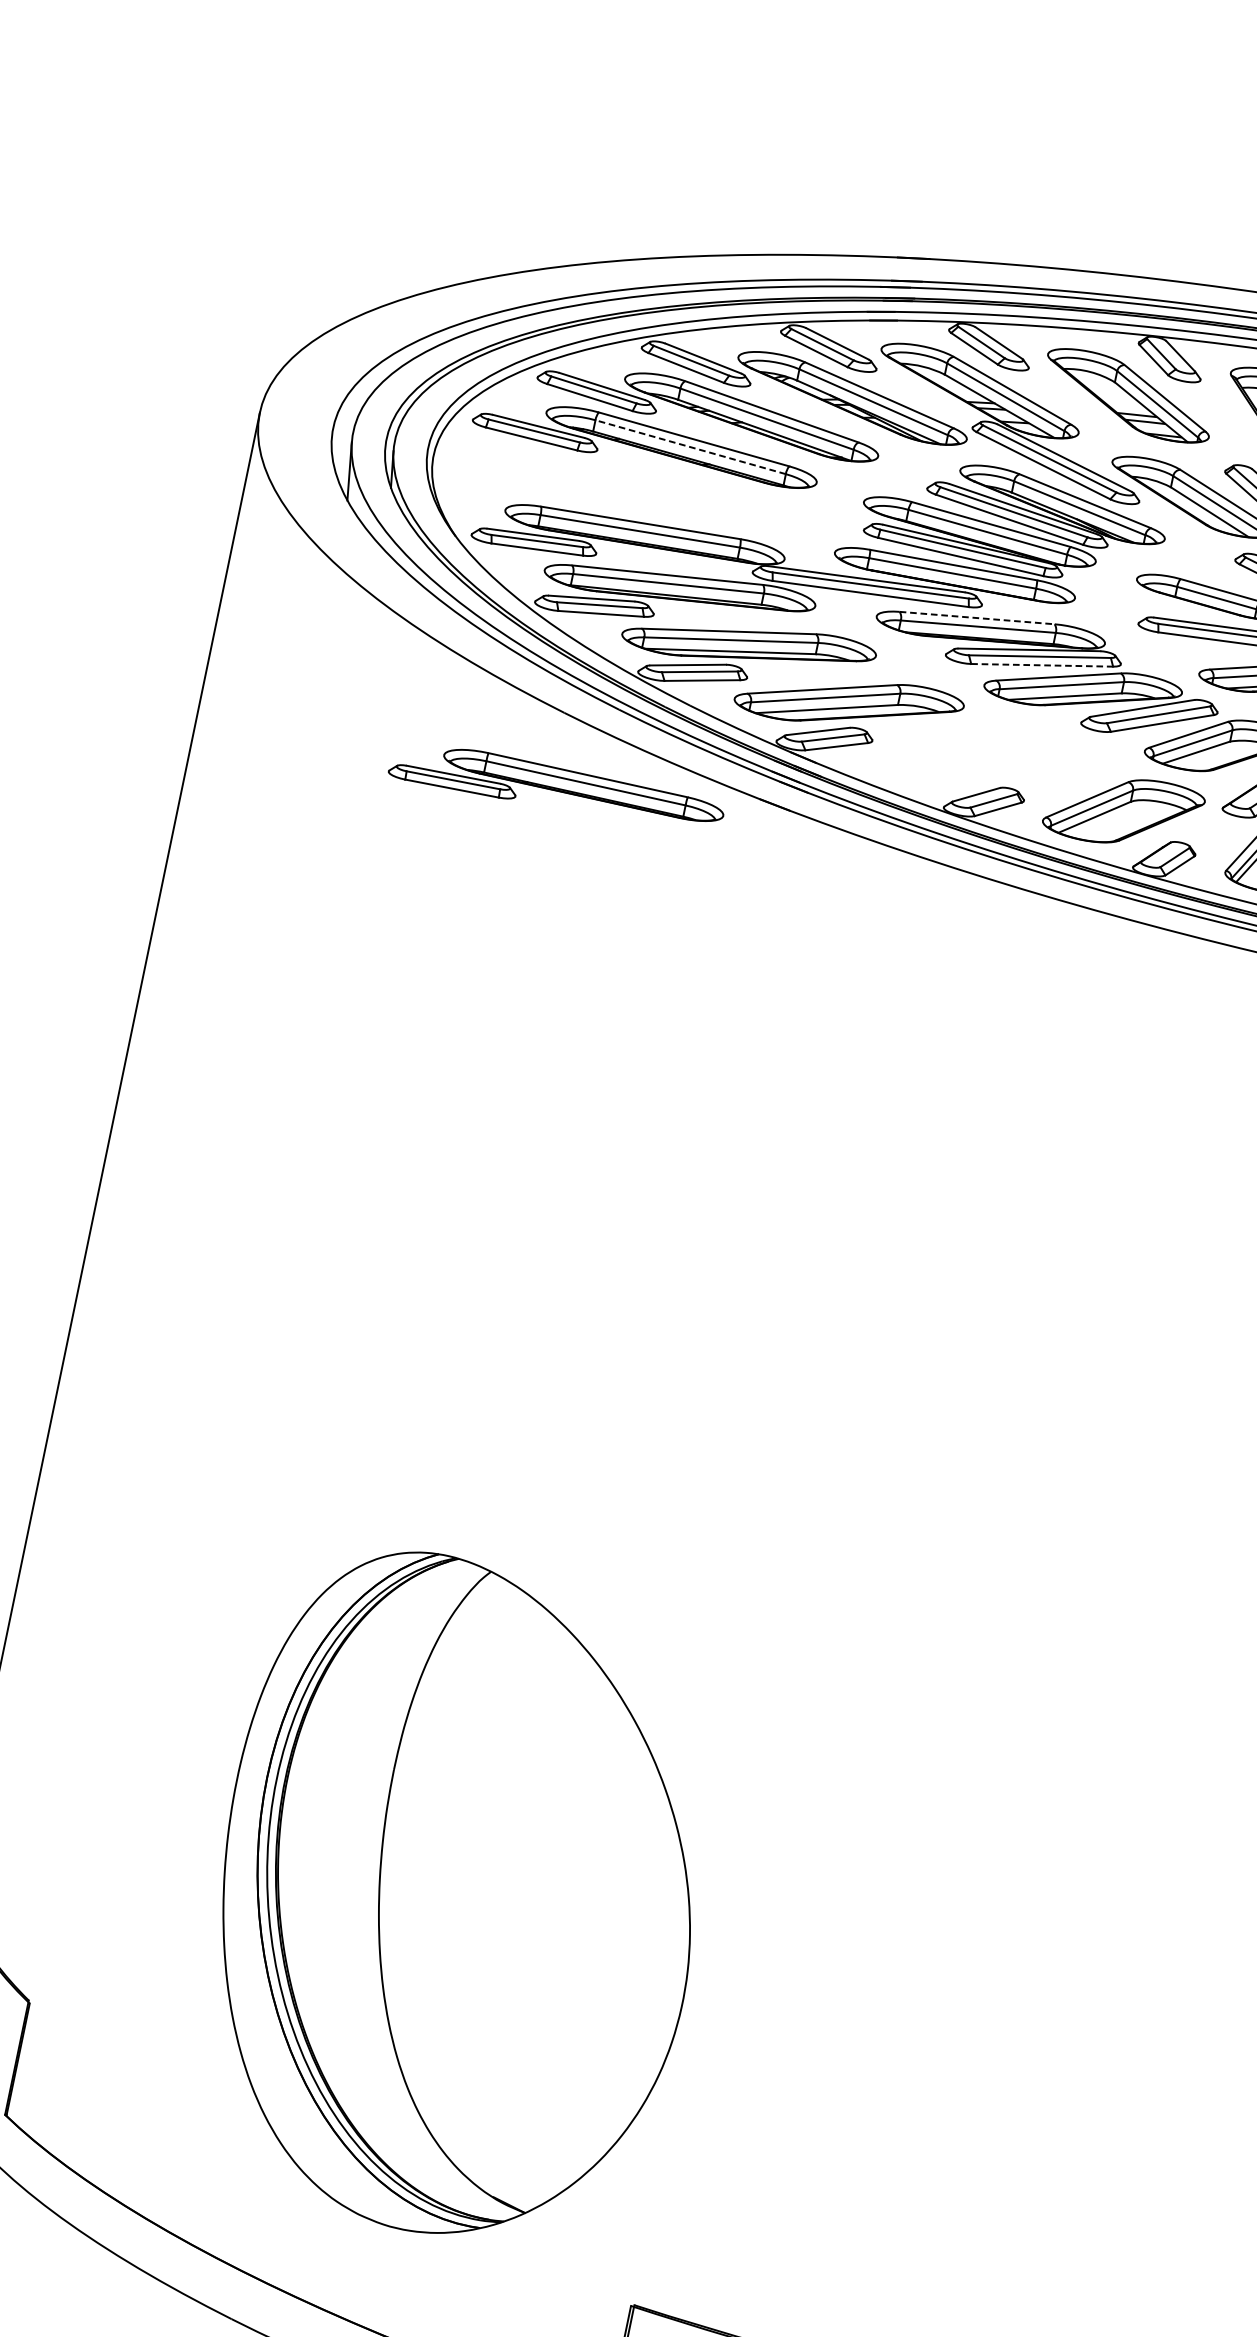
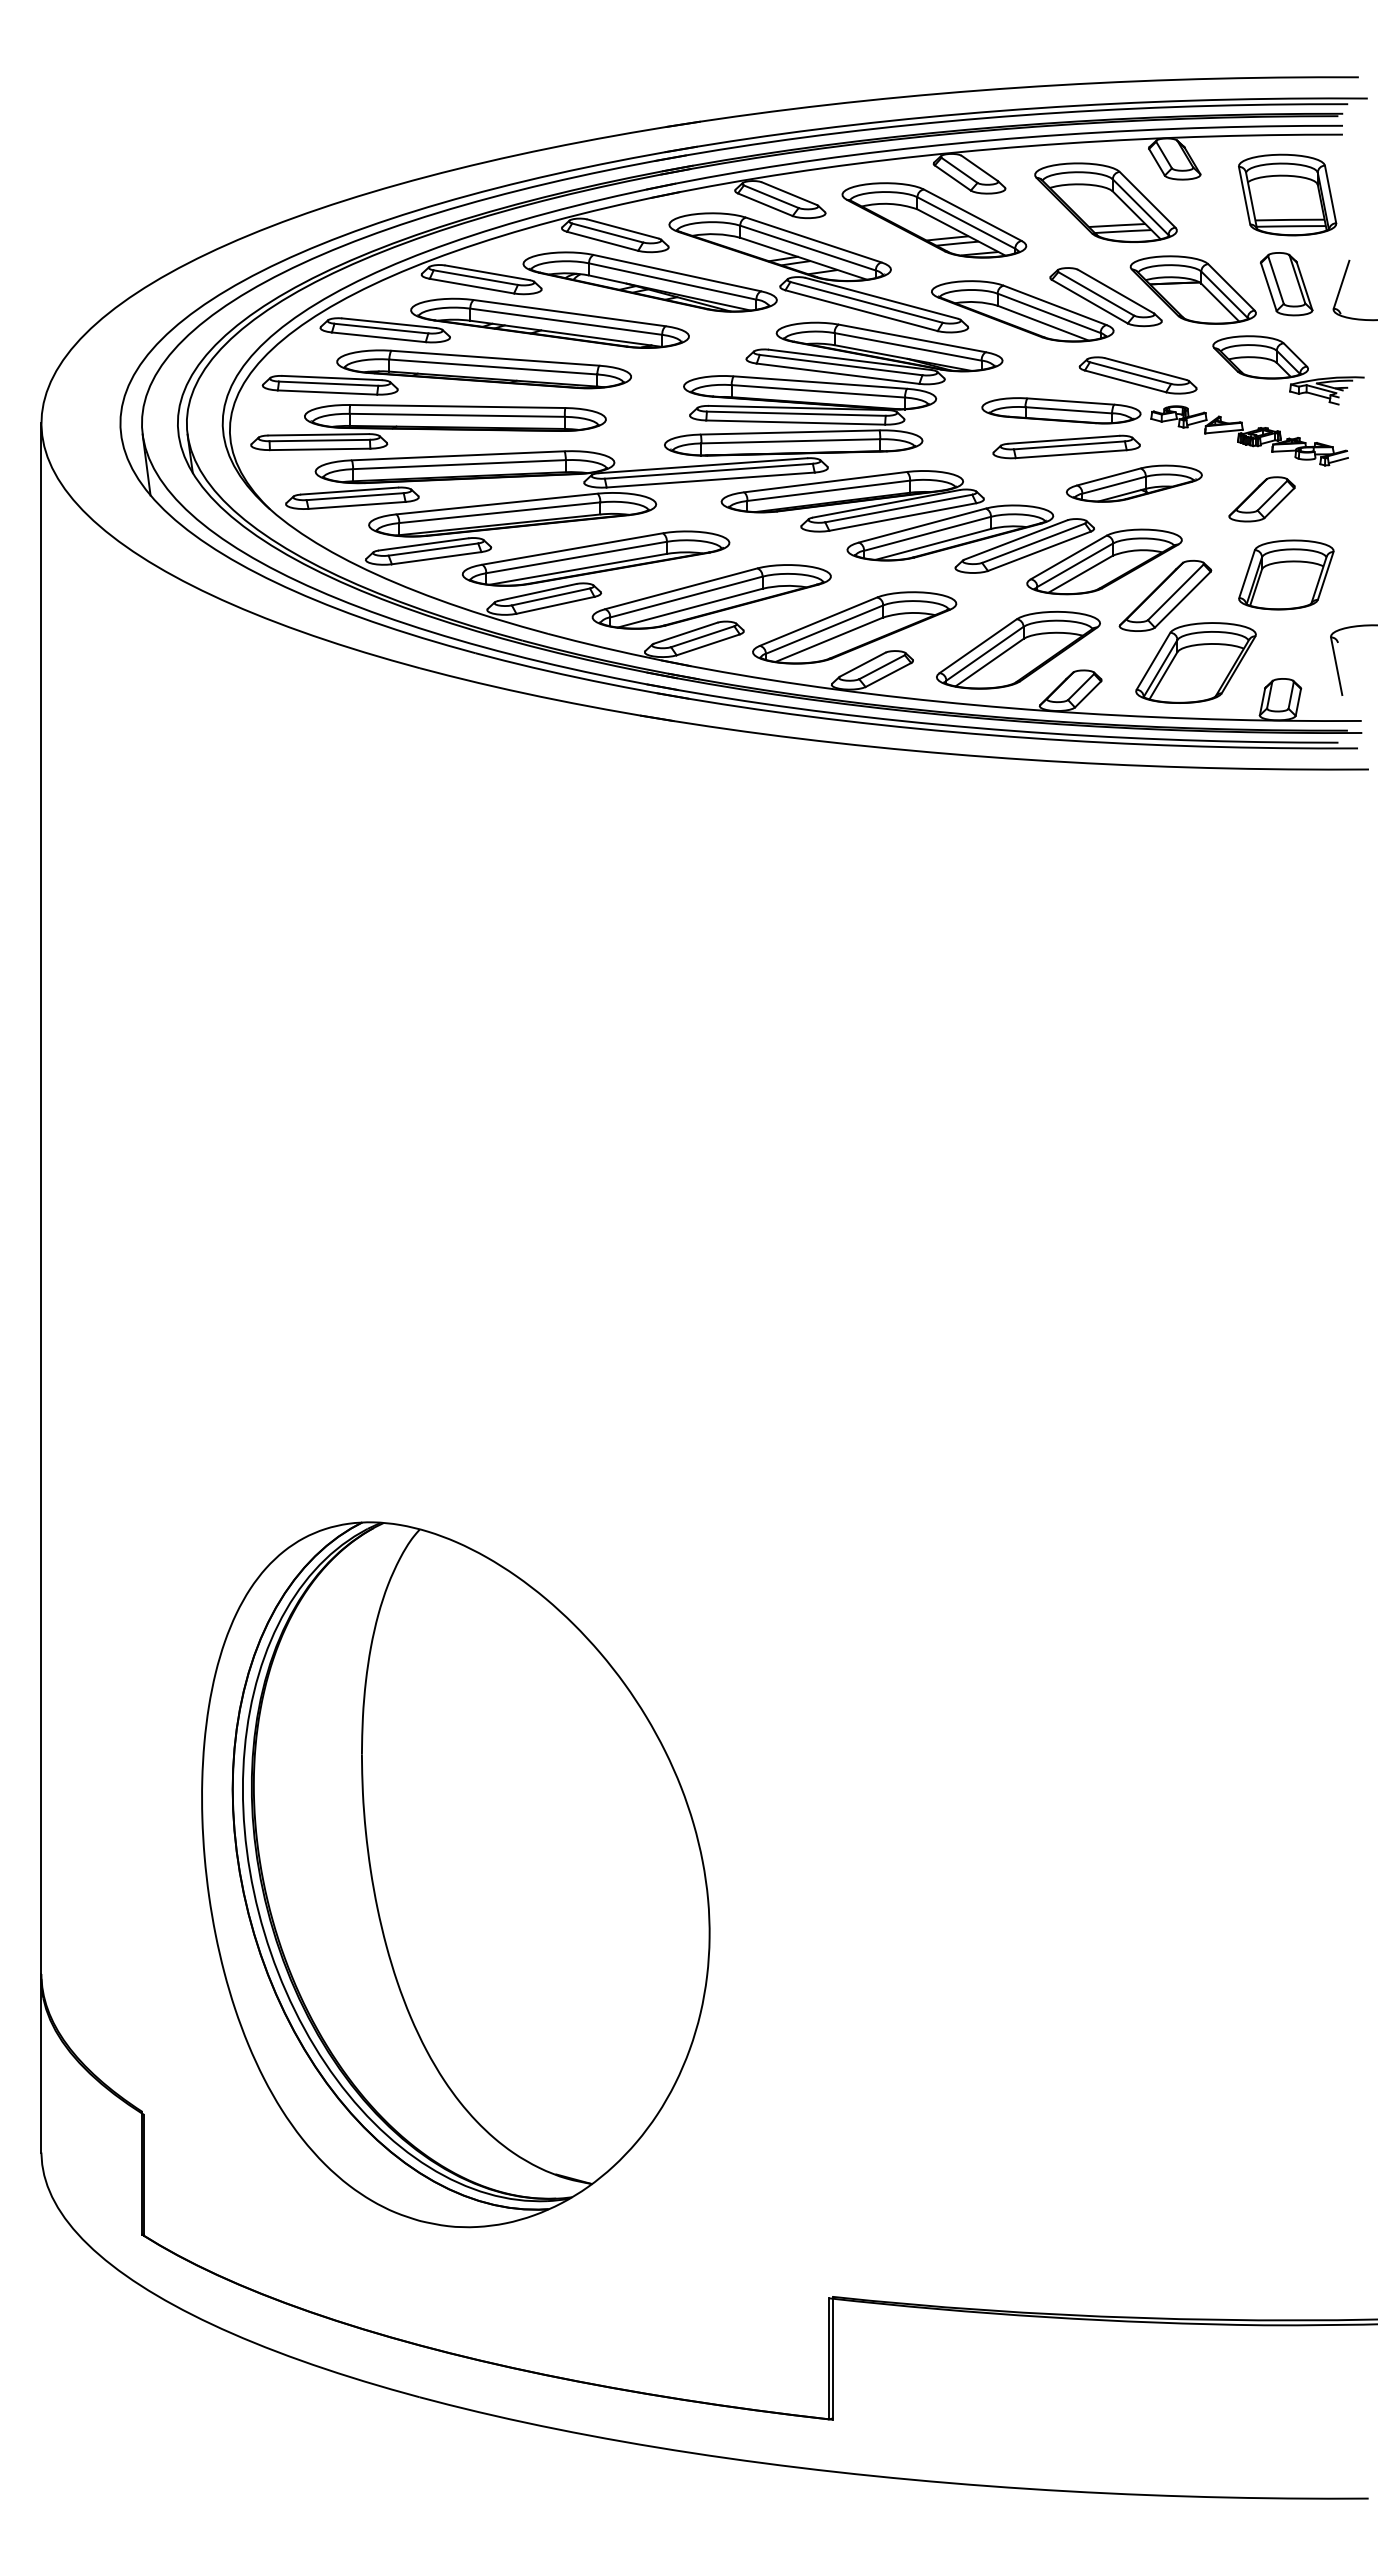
line: (689, 446) -> (492, 366), dashed -> solid
line: (976, 618) -> (825, 482), dashed -> solid
line: (1041, 665) -> (902, 517), dashed -> solid
part: (975, 758) -> (854, 627), added
part: (556, 789) -> (428, 427), moved
part: (457, 1899) -> (455, 1874), moved

